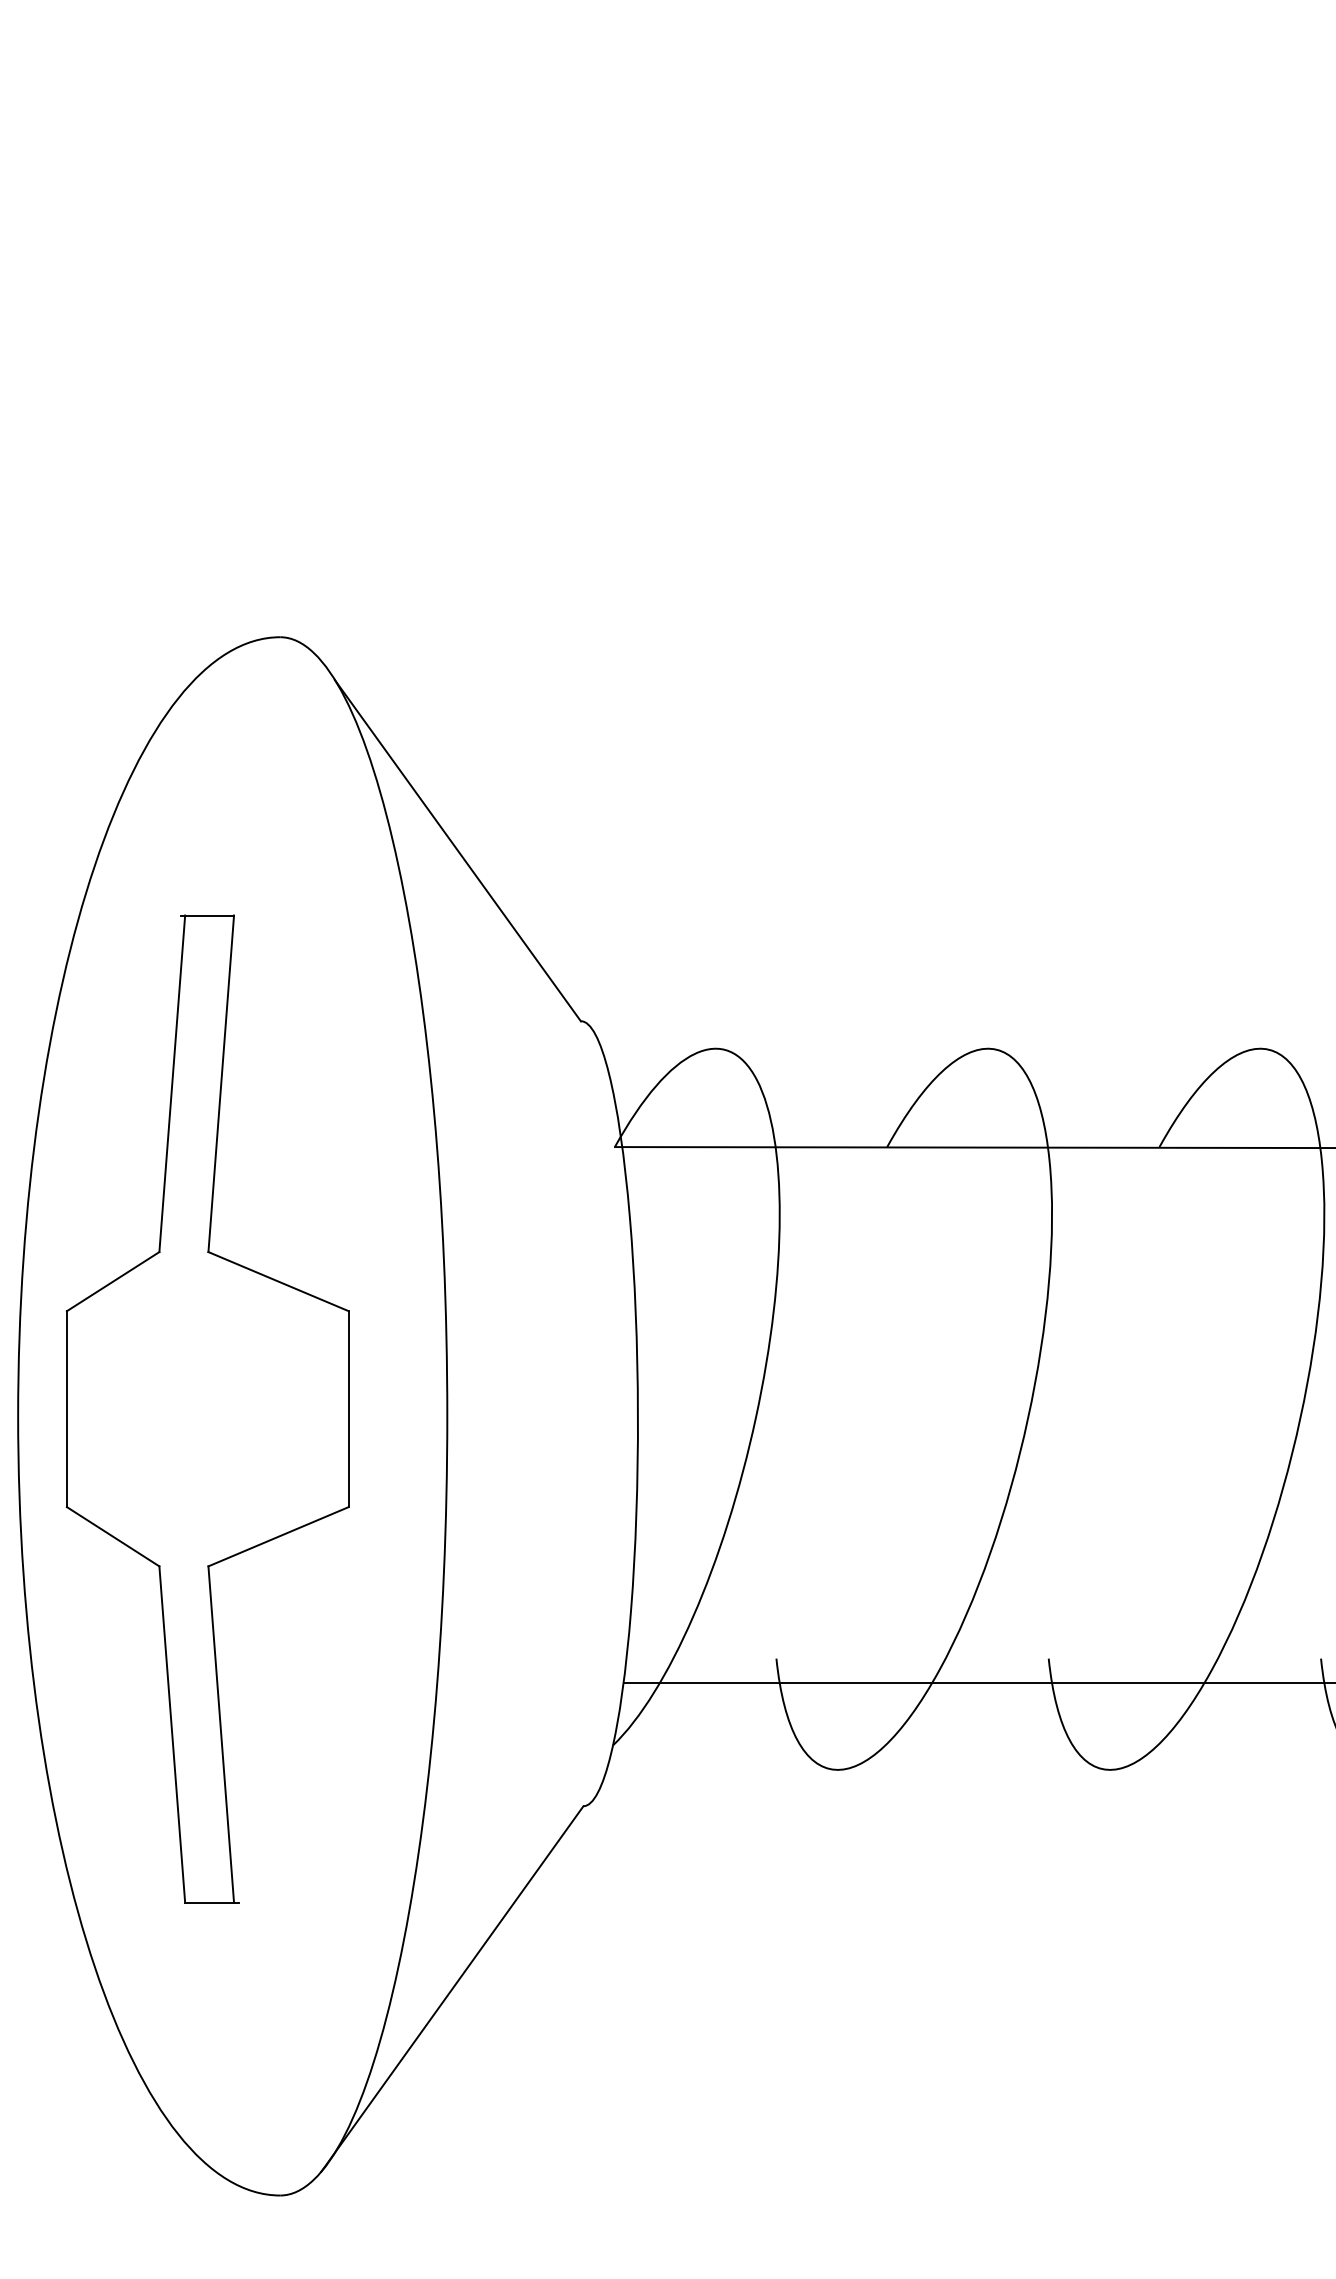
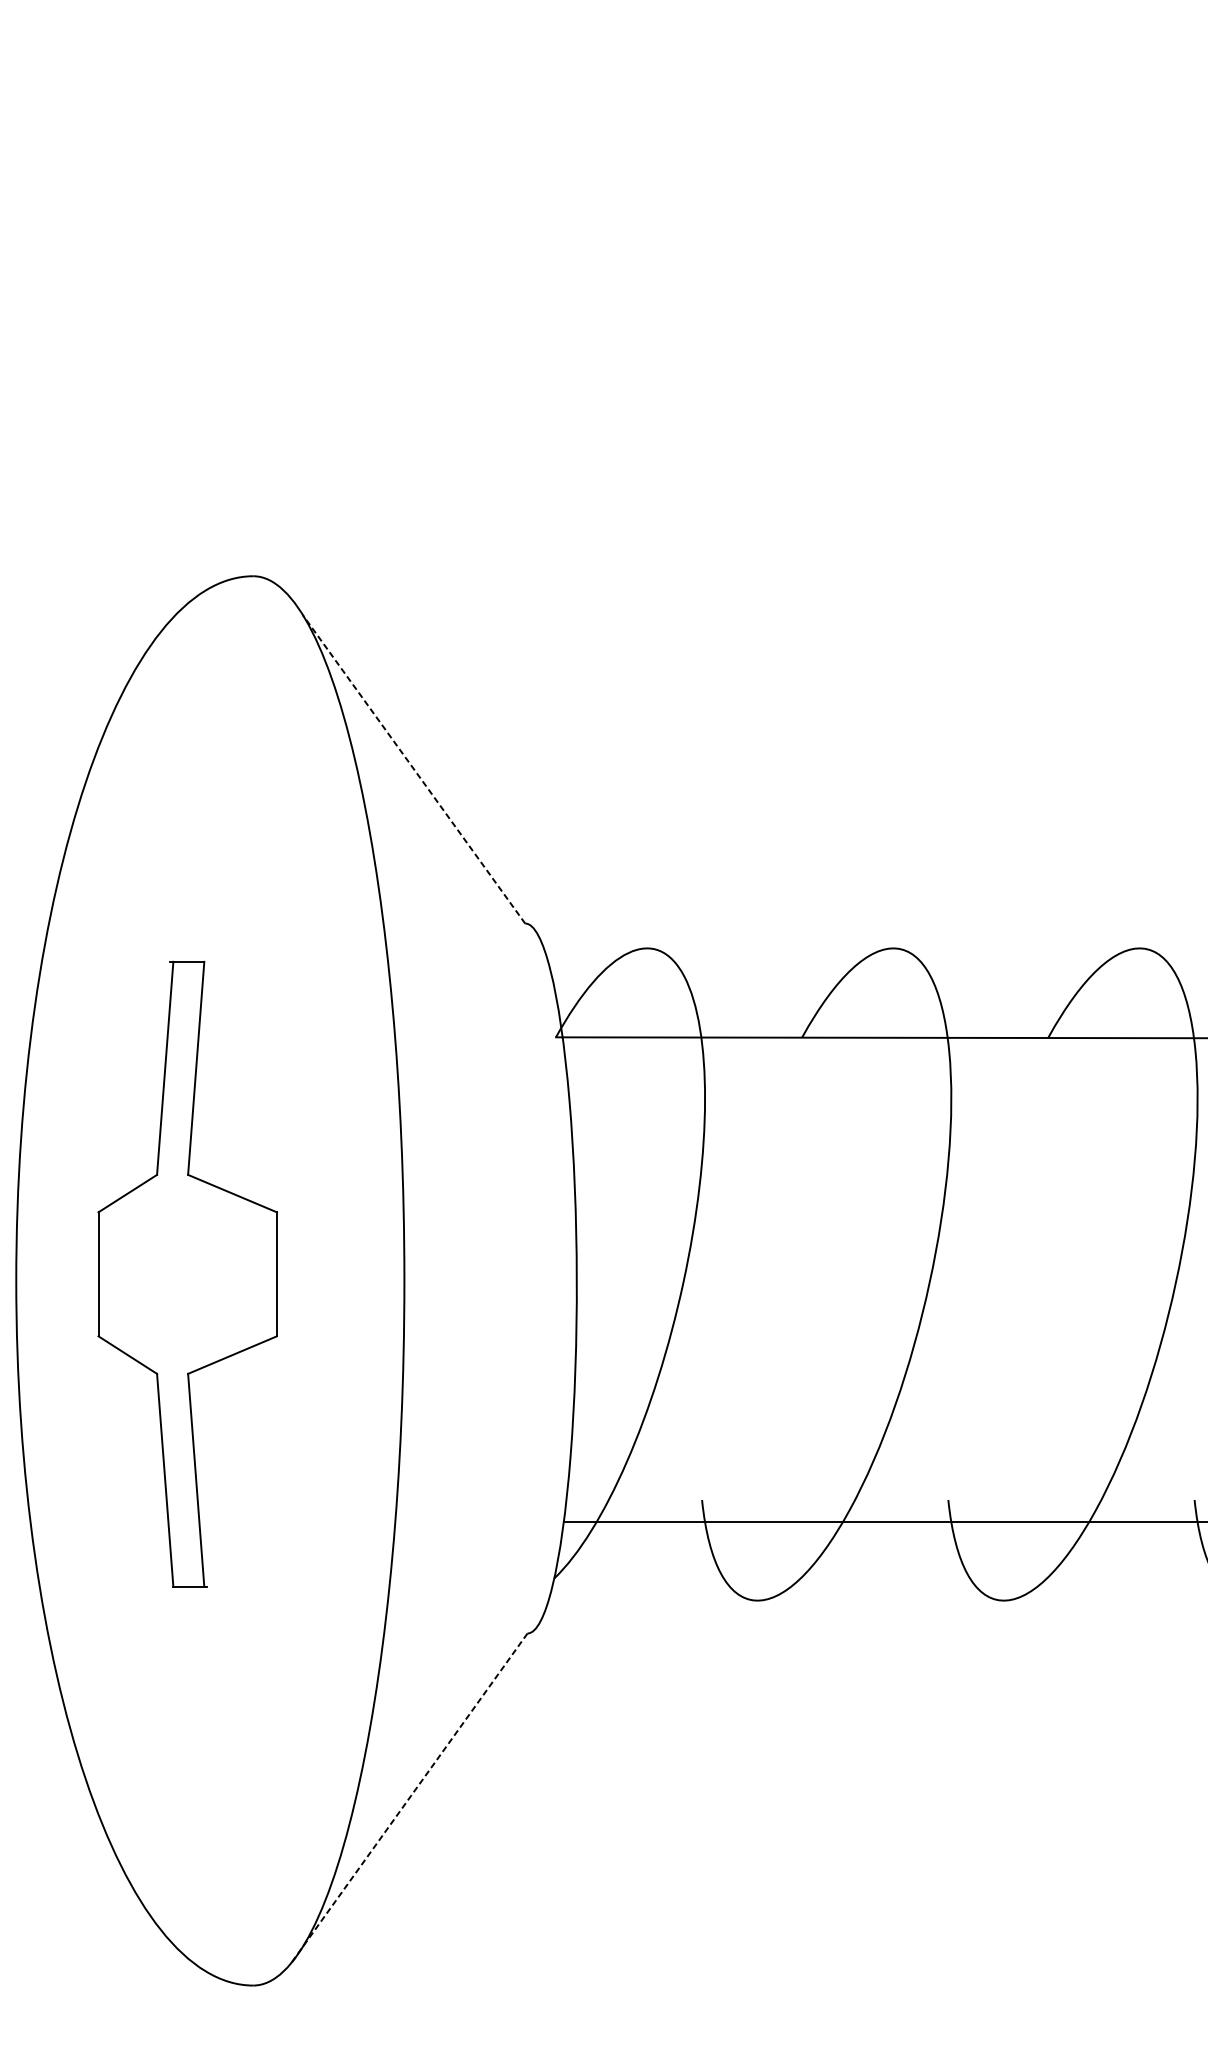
line: (457, 850) -> (413, 769), solid -> dashed
part: (207, 1408) -> (187, 1273), size x0.7
line: (452, 1988) -> (409, 1798), solid -> dashed

